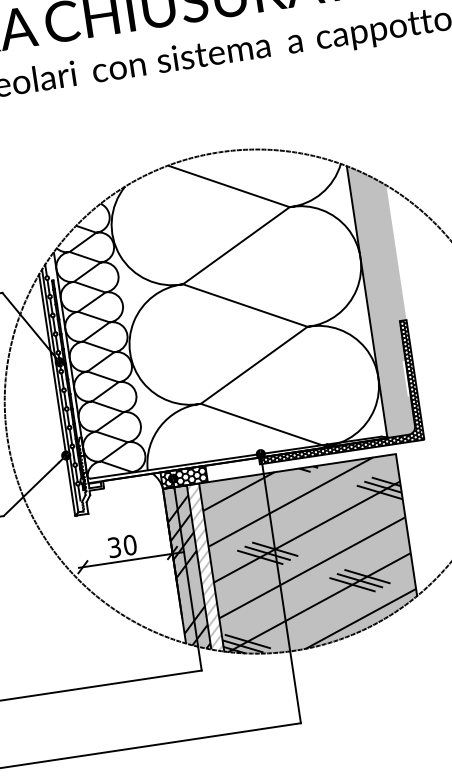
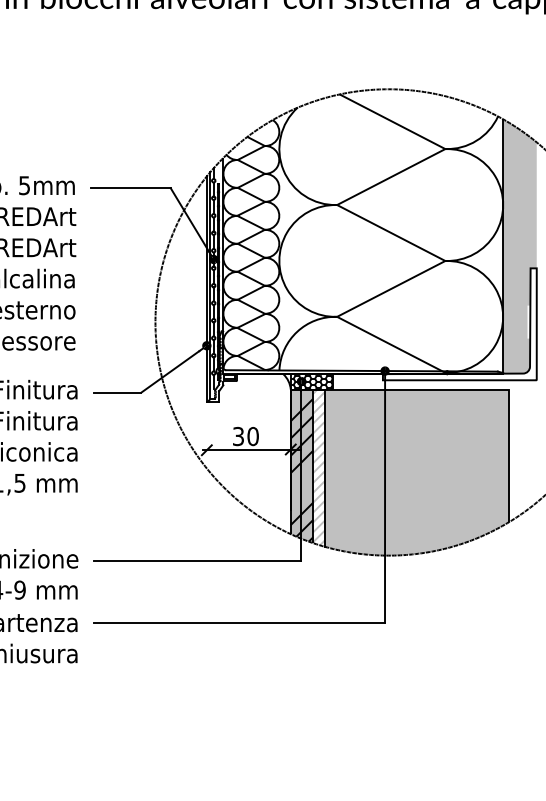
hatch: (332, 392) -> (459, 324), removed
hatch: (310, 557) -> (416, 472), removed

